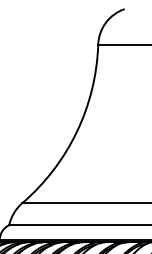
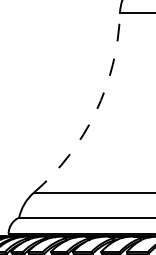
arc: (76, 132) -> (95, 112), solid -> dashed

